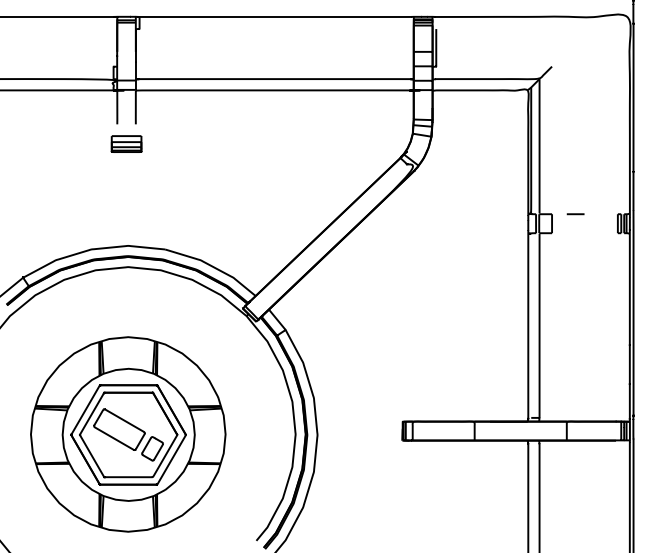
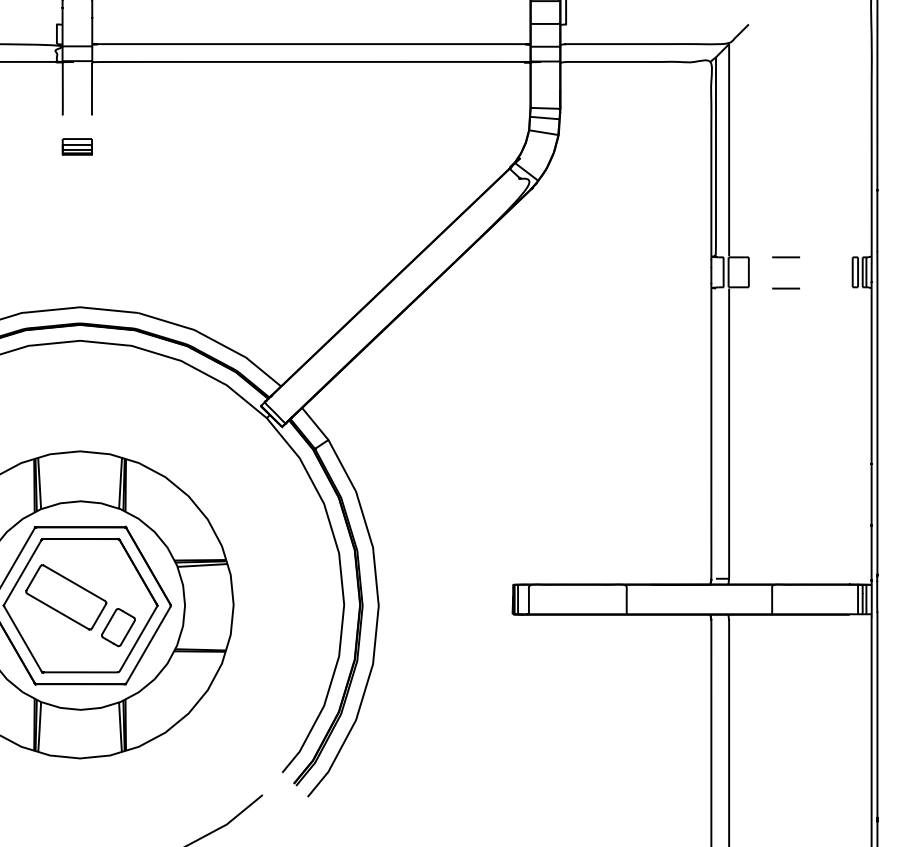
part: (126, 144) -> (77, 147), size x0.62
line: (575, 233) -> (785, 287), added

